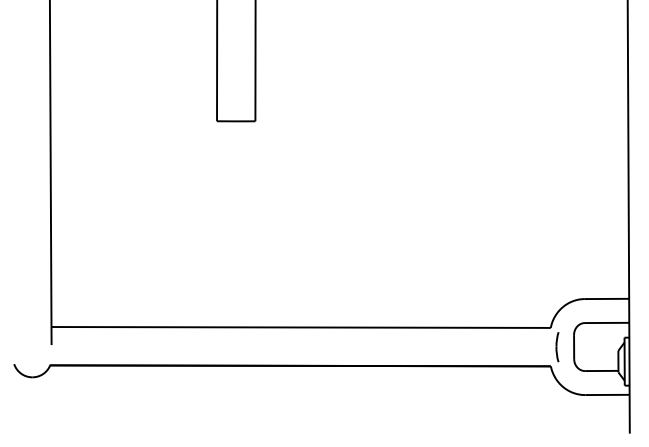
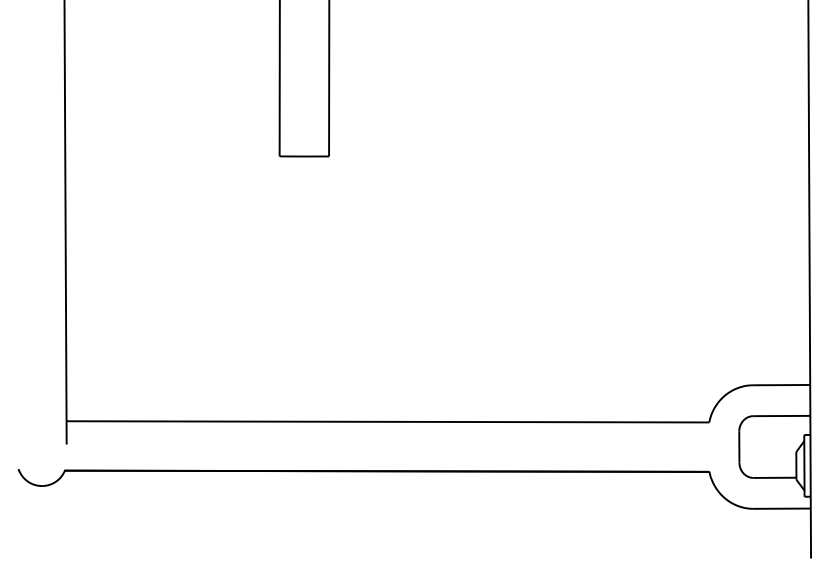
part: (557, 346) -> (717, 446), removed

